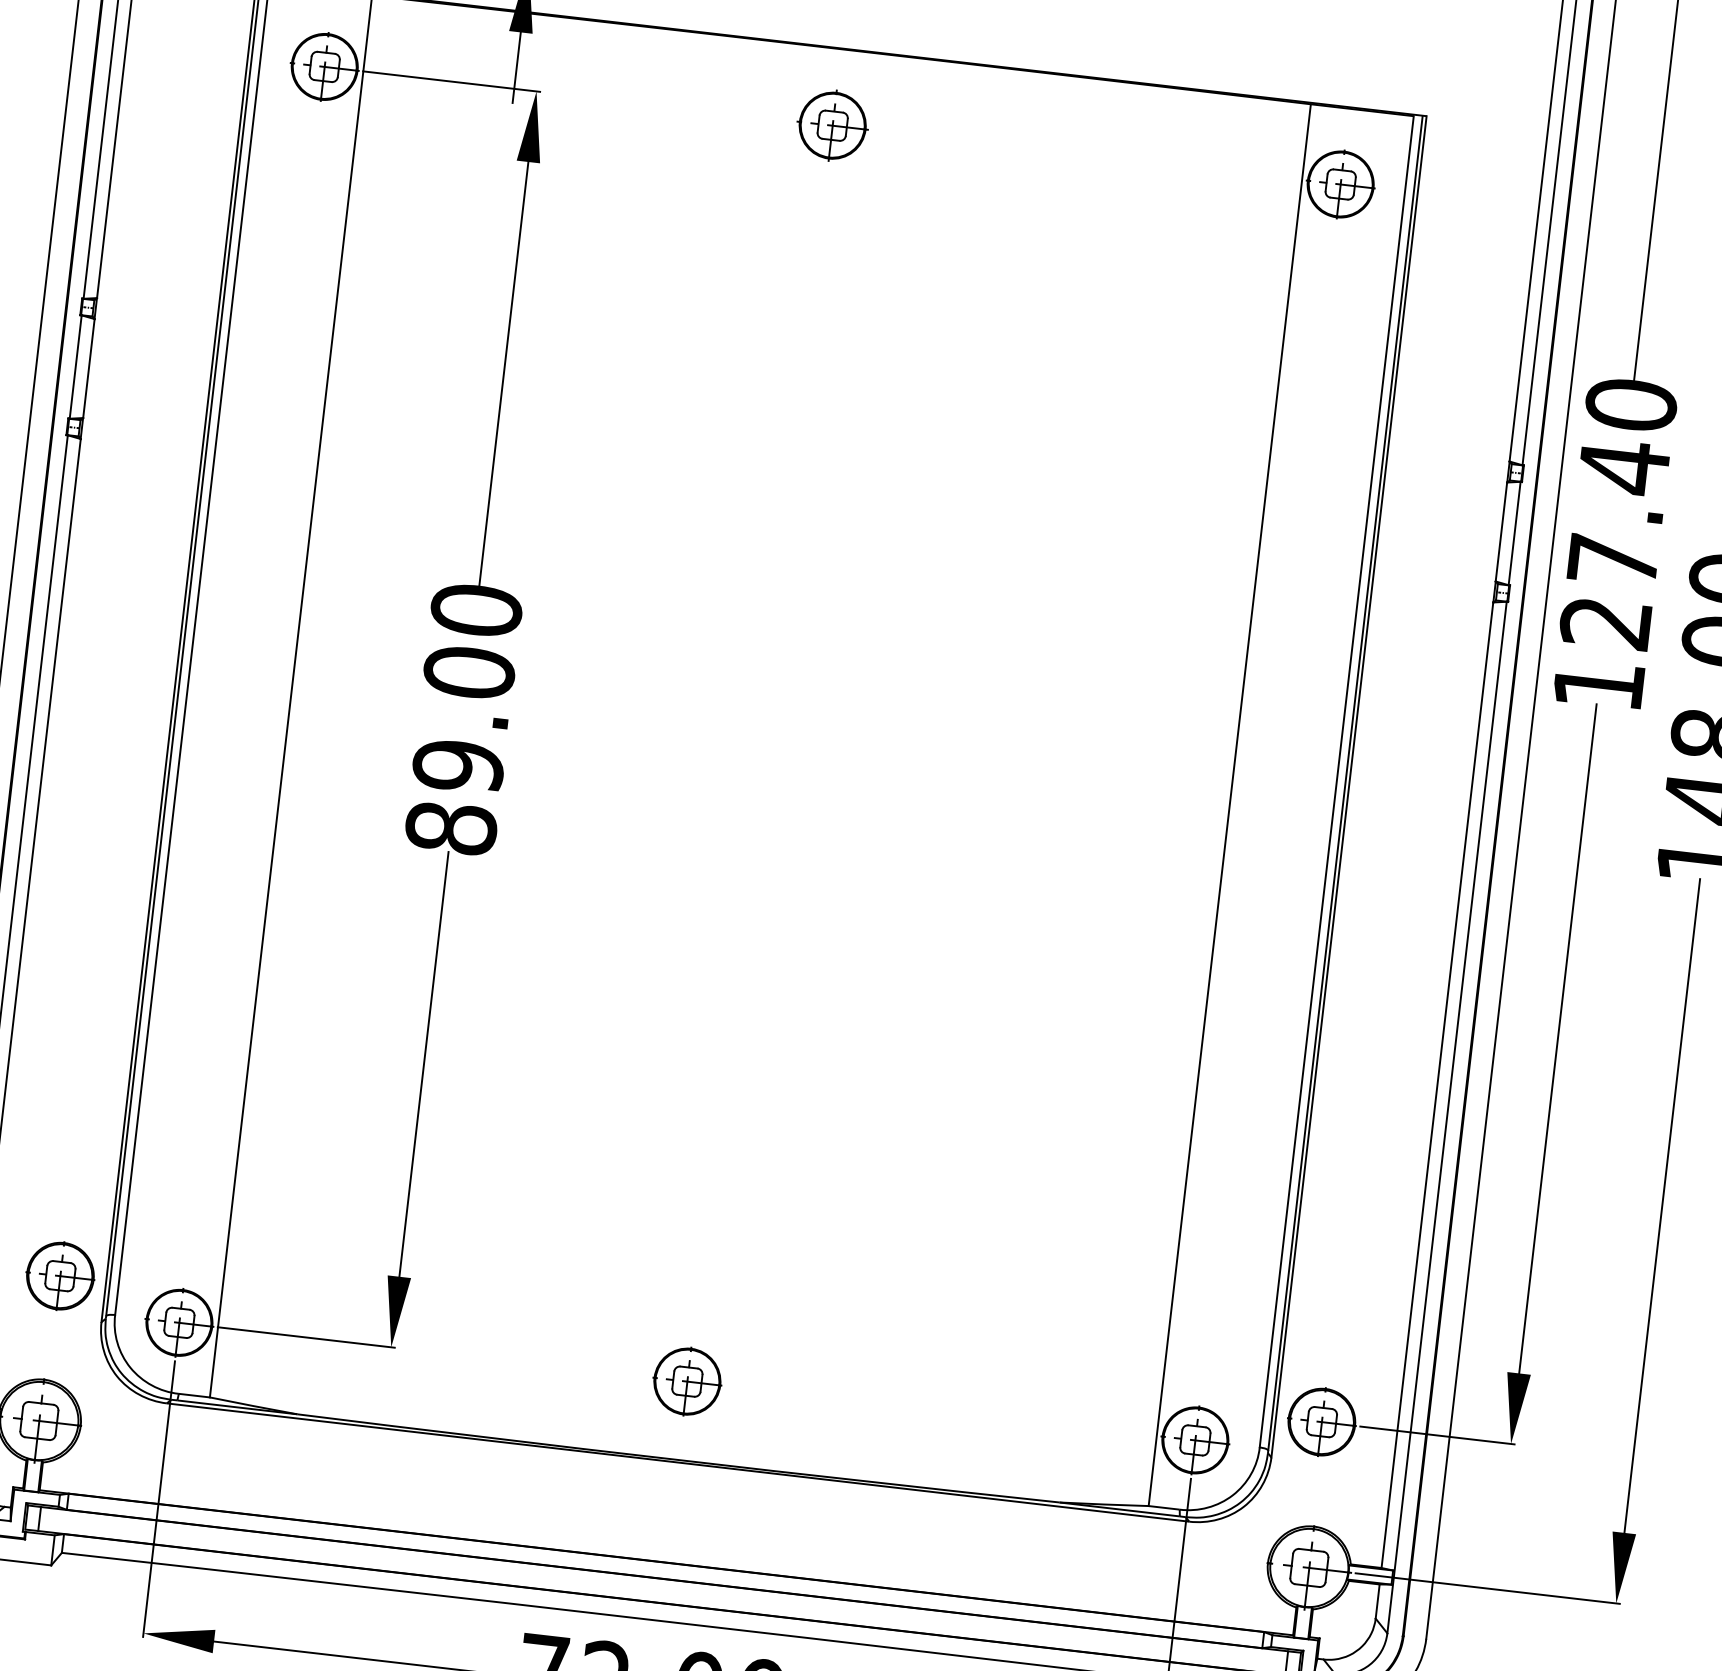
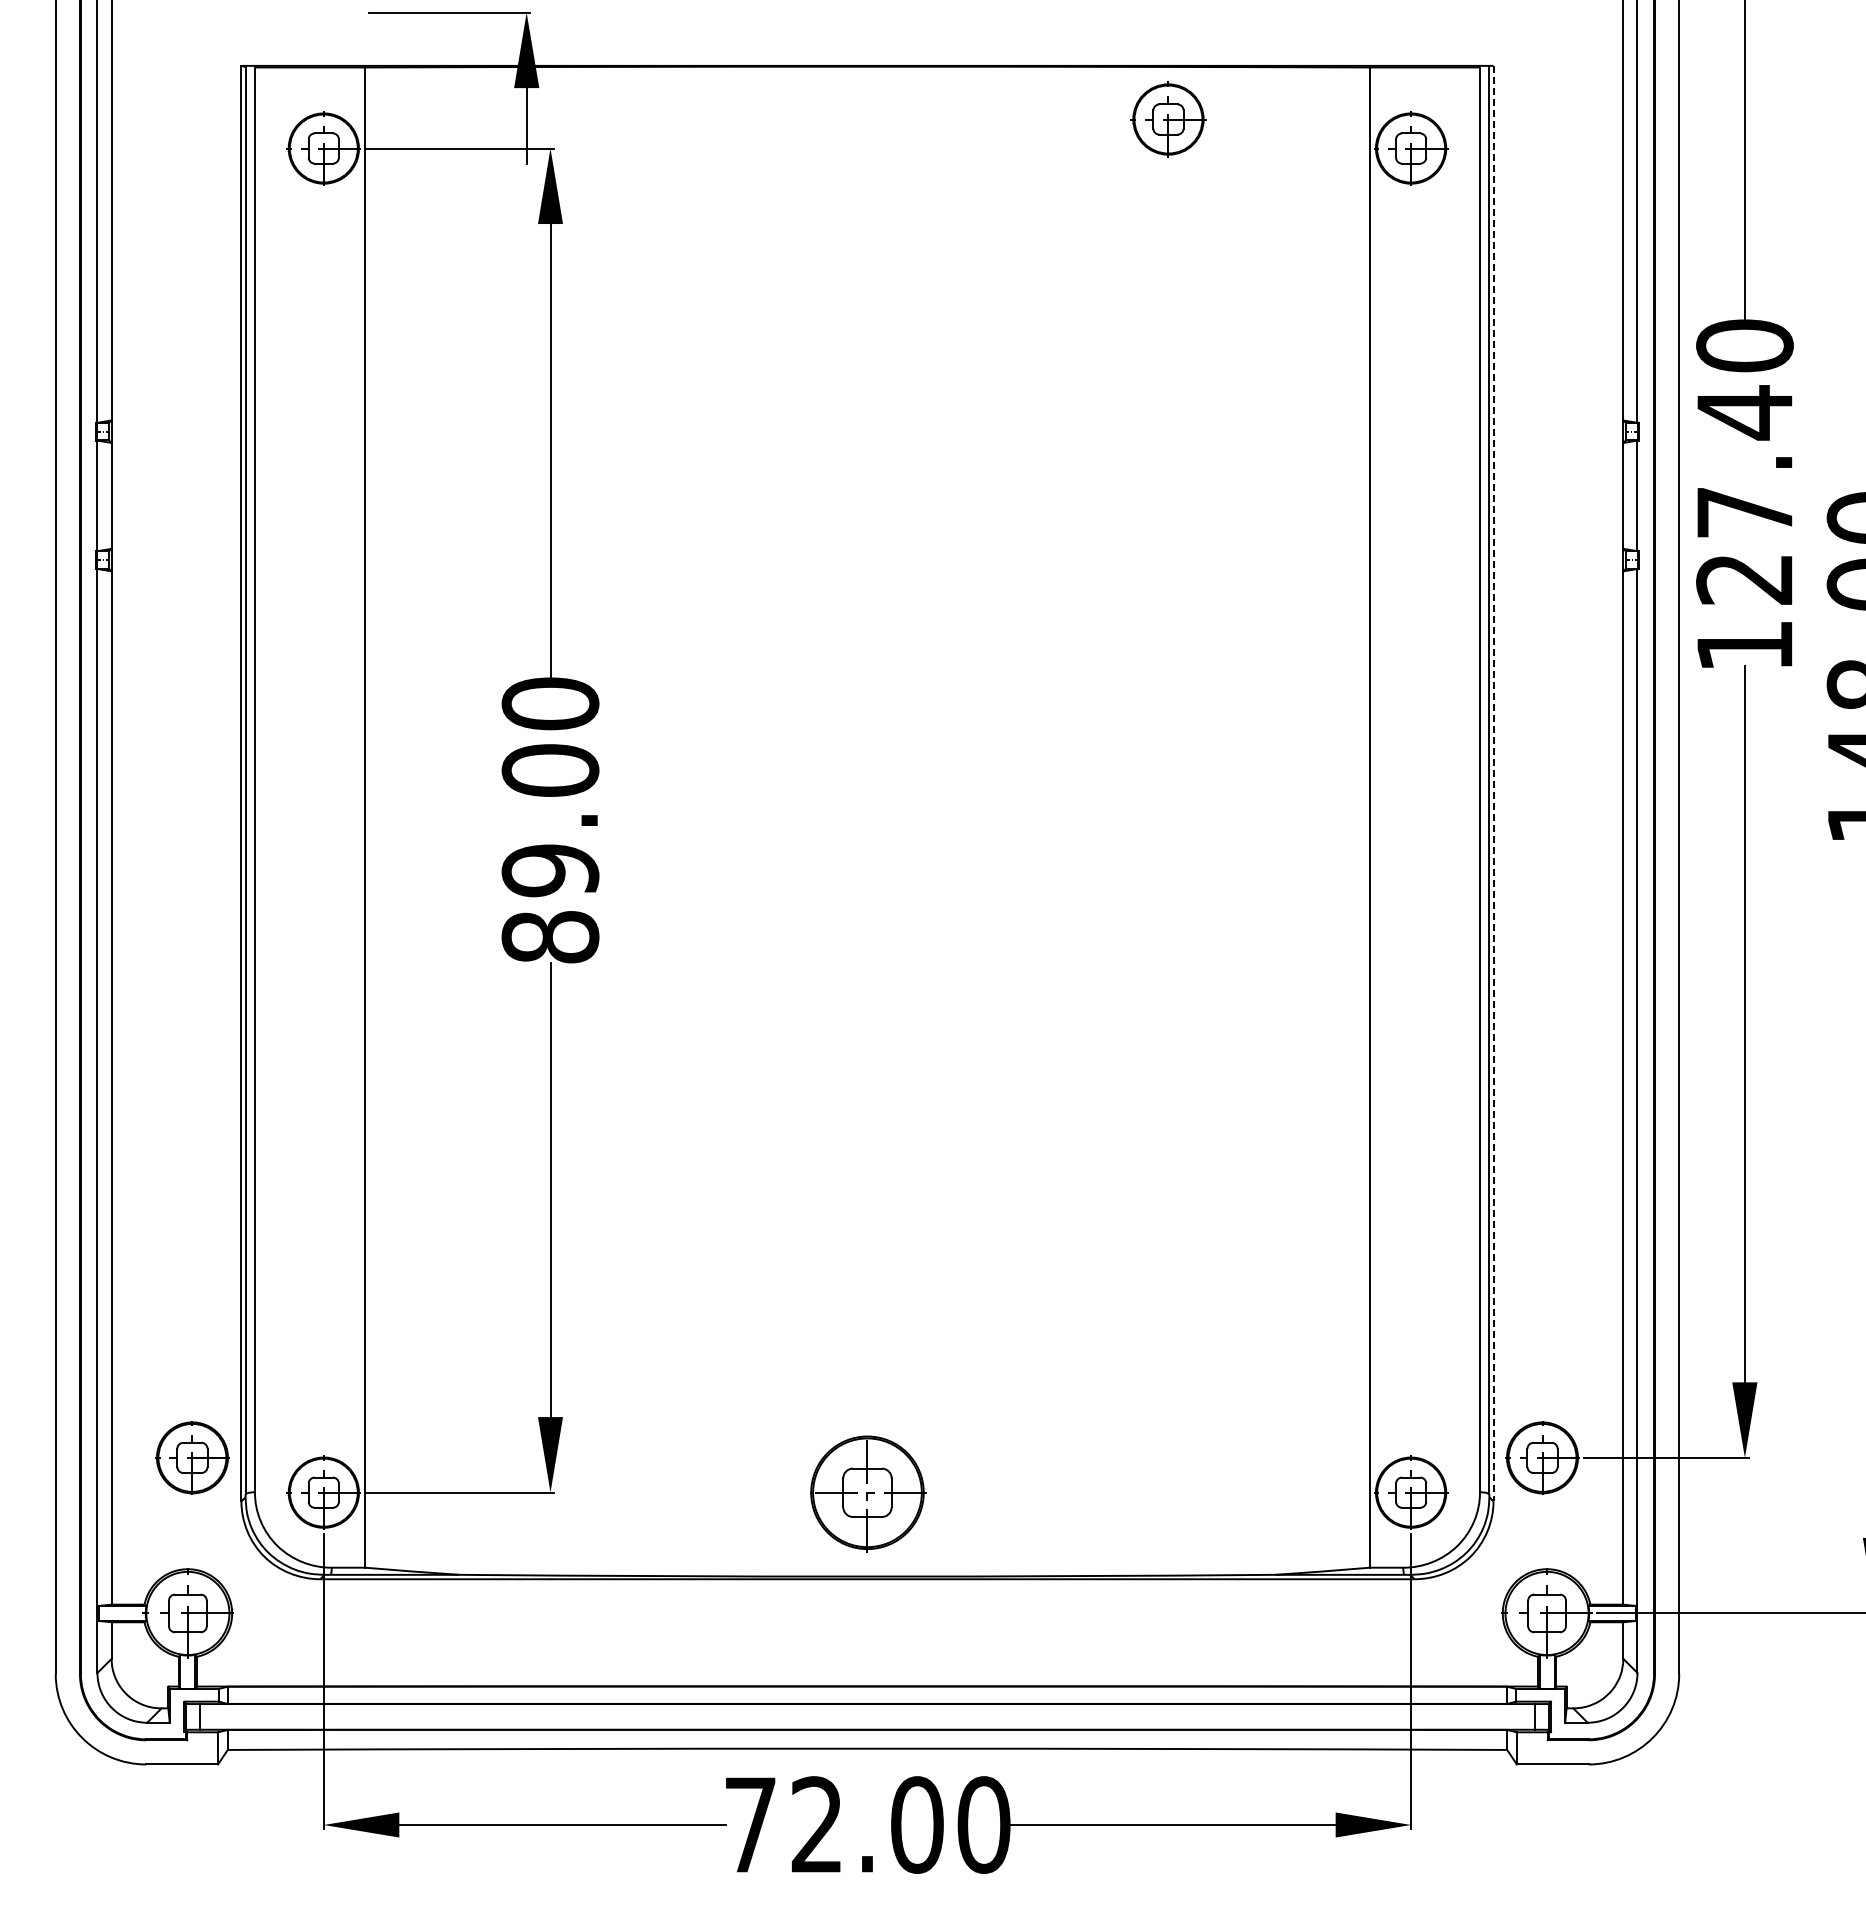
part: (832, 125) -> (1168, 119), moved
line: (1349, 786) -> (1493, 783), solid -> dashed
part: (687, 1381) -> (867, 1492), size x1.6

